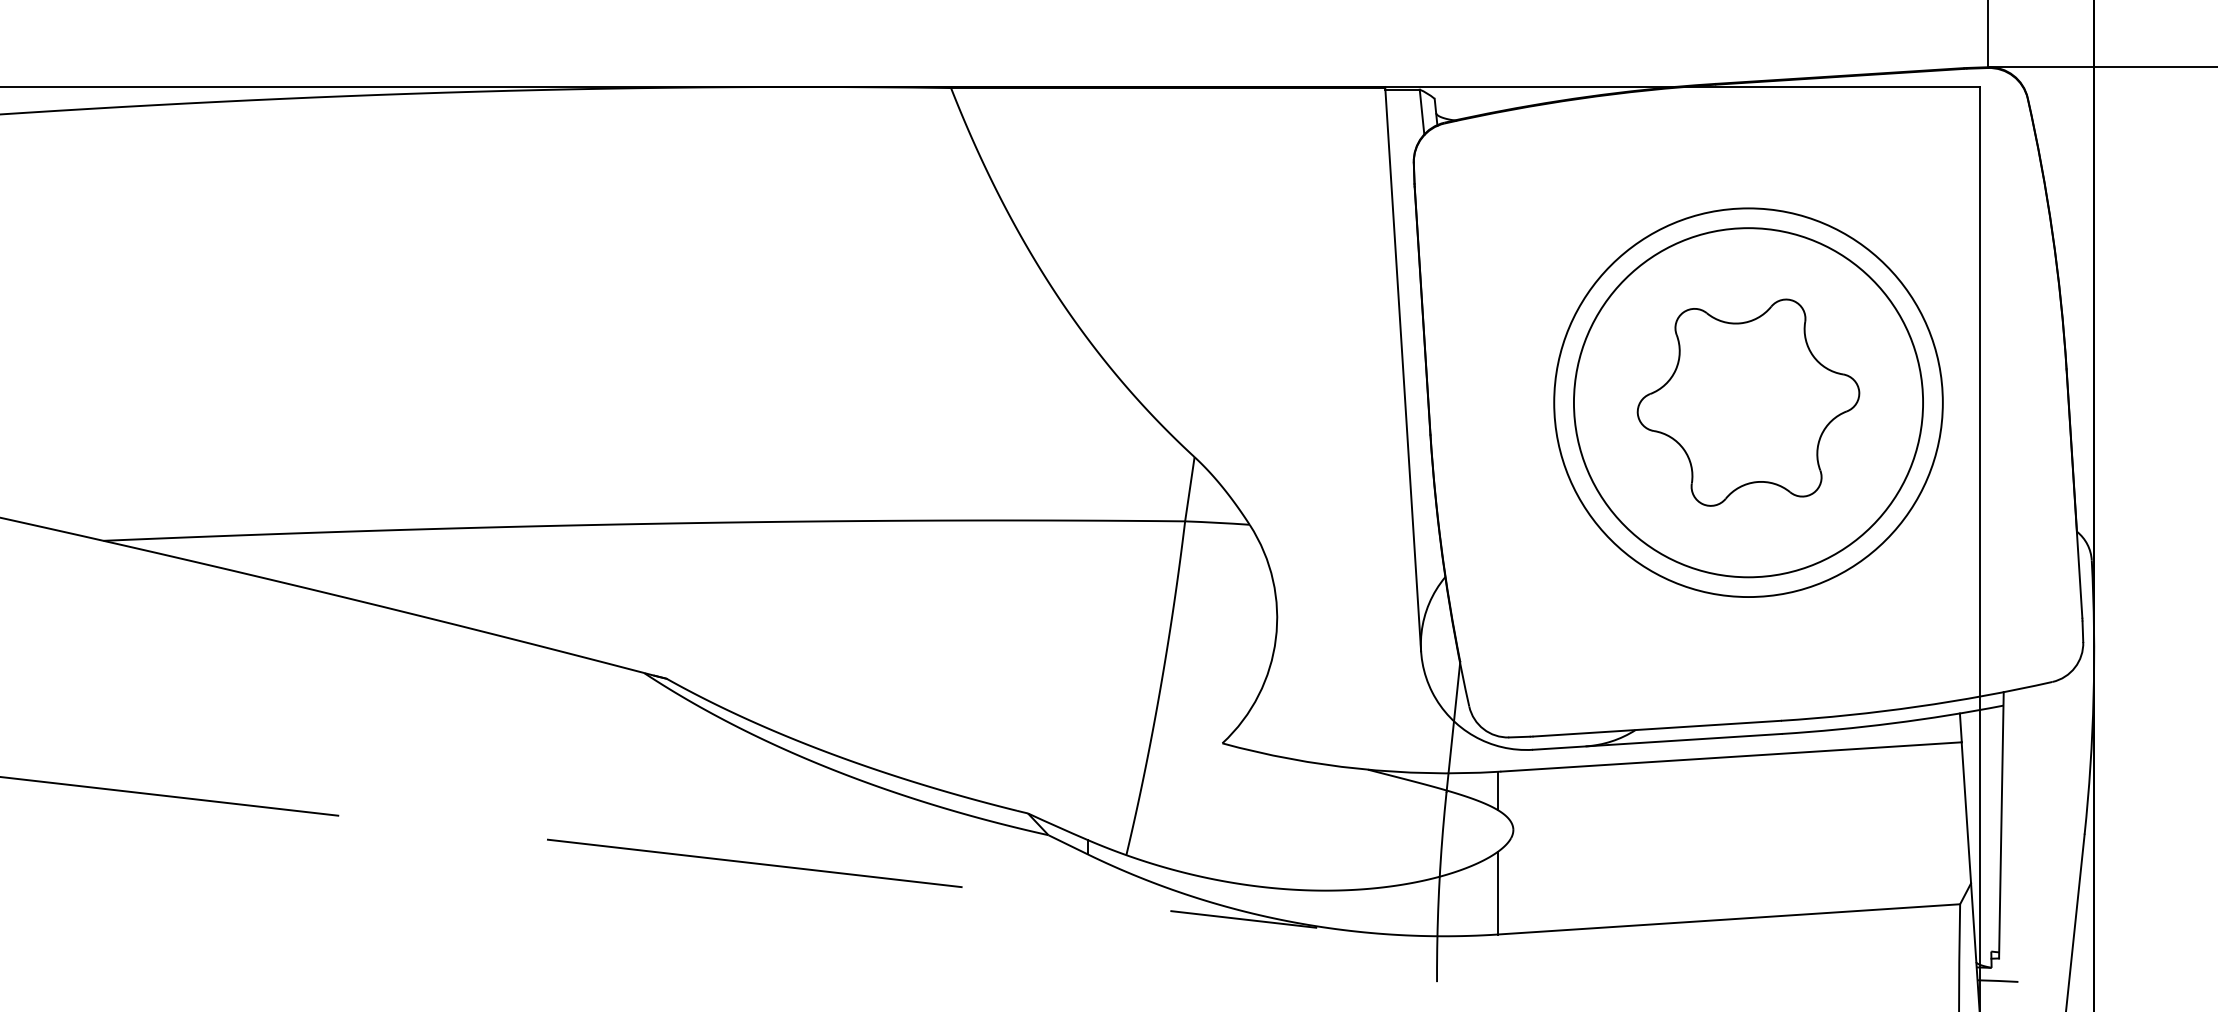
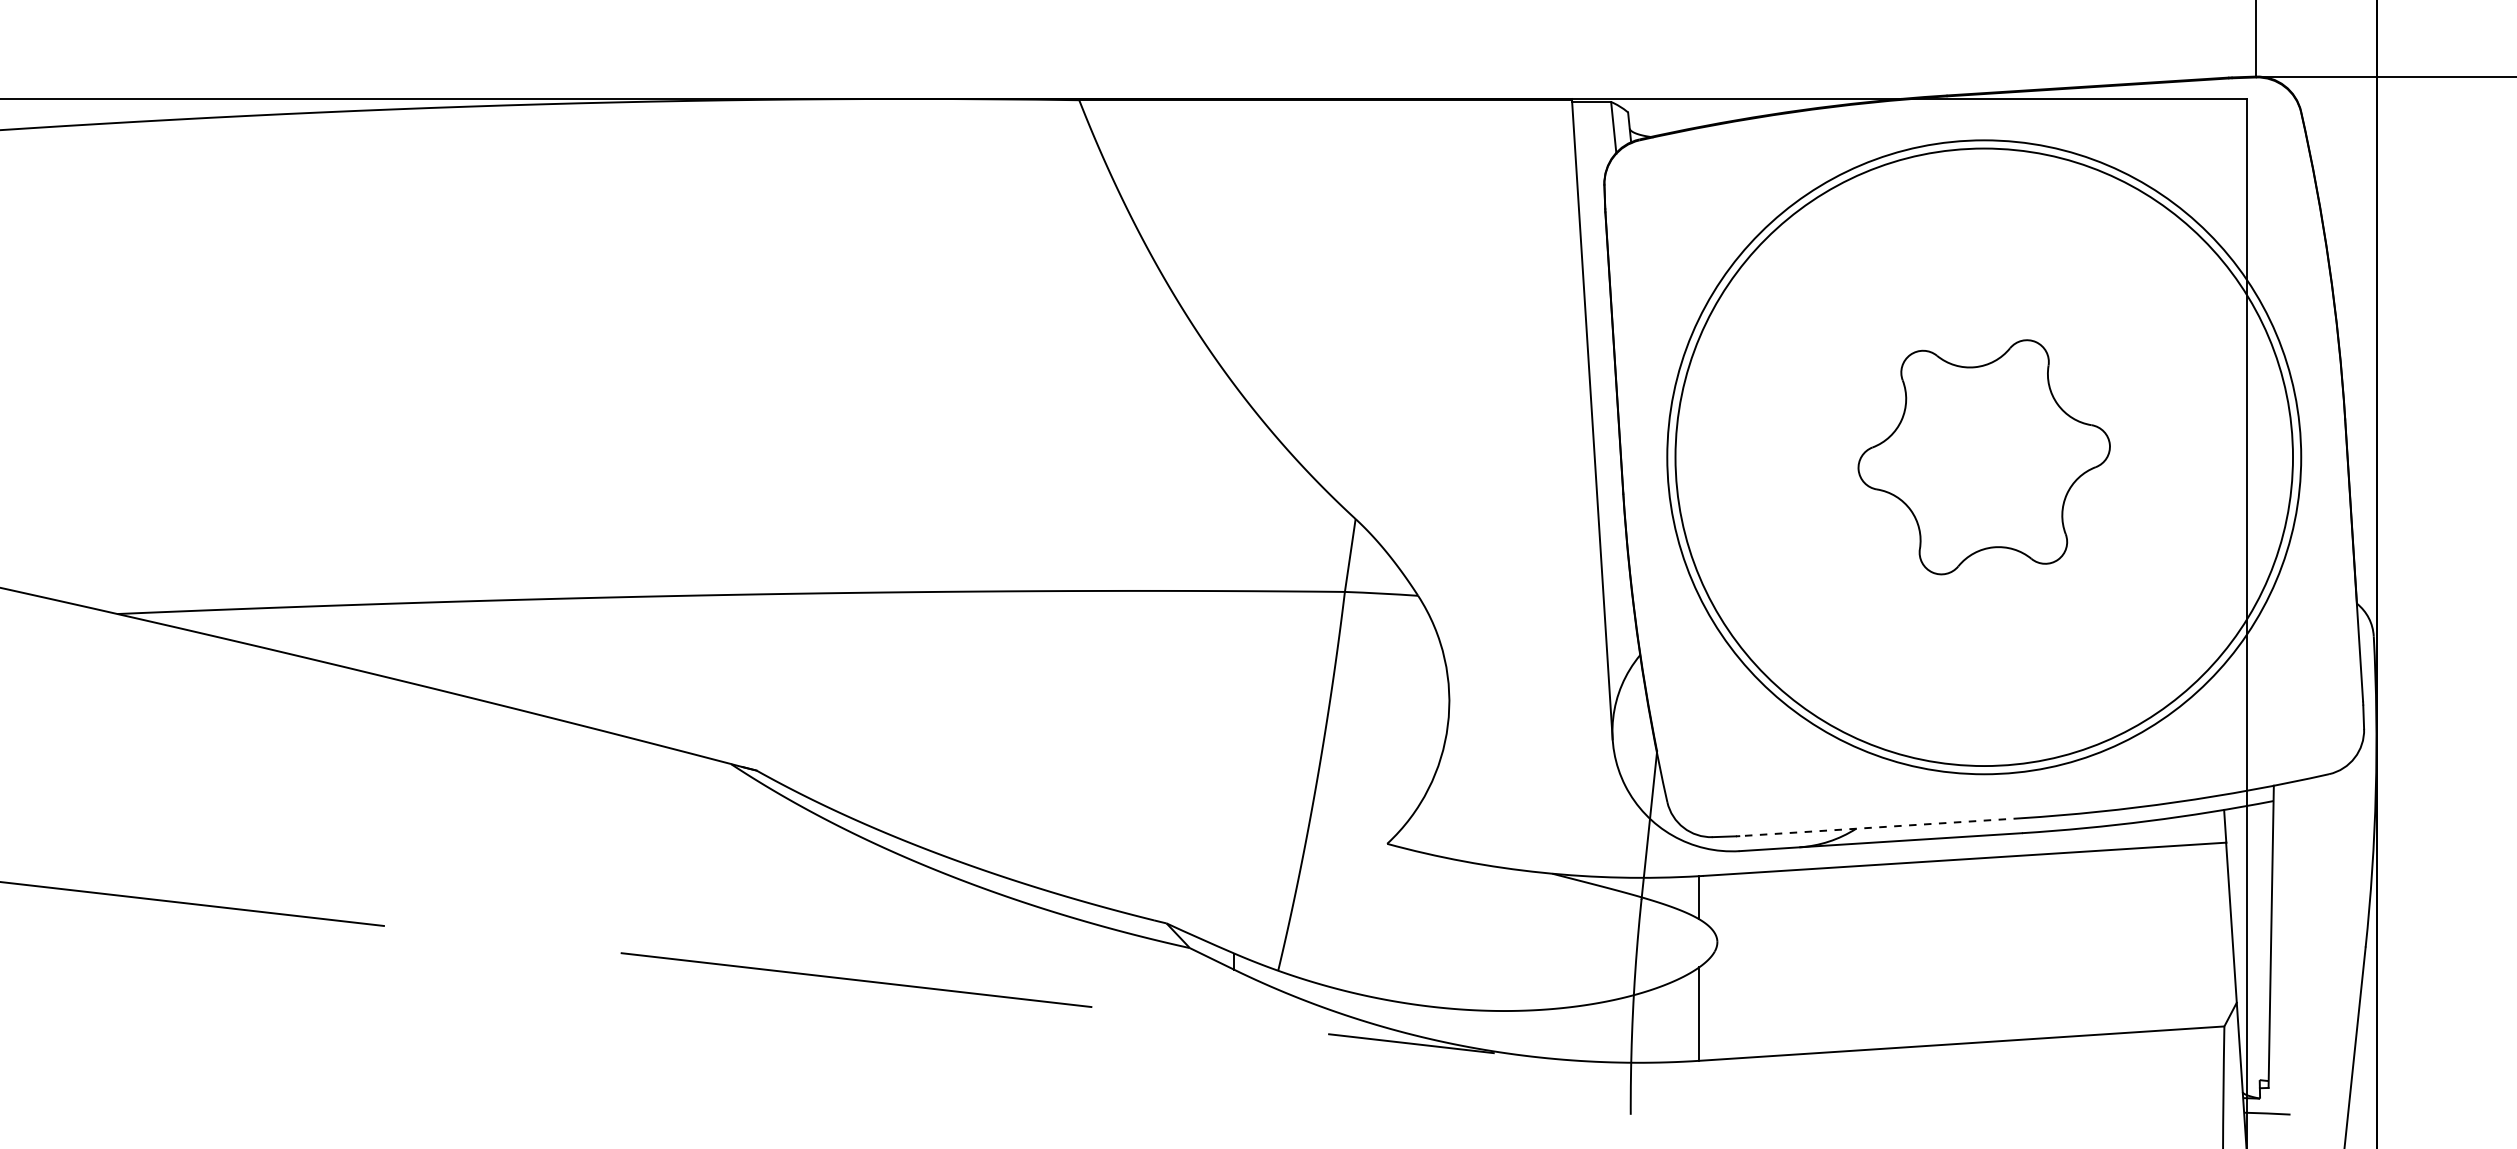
circle: (1747, 402) -> (1983, 456), size x1.4
circle: (1748, 402) -> (1984, 457), size x1.6
line: (1657, 728) -> (1880, 827), solid -> dashed

